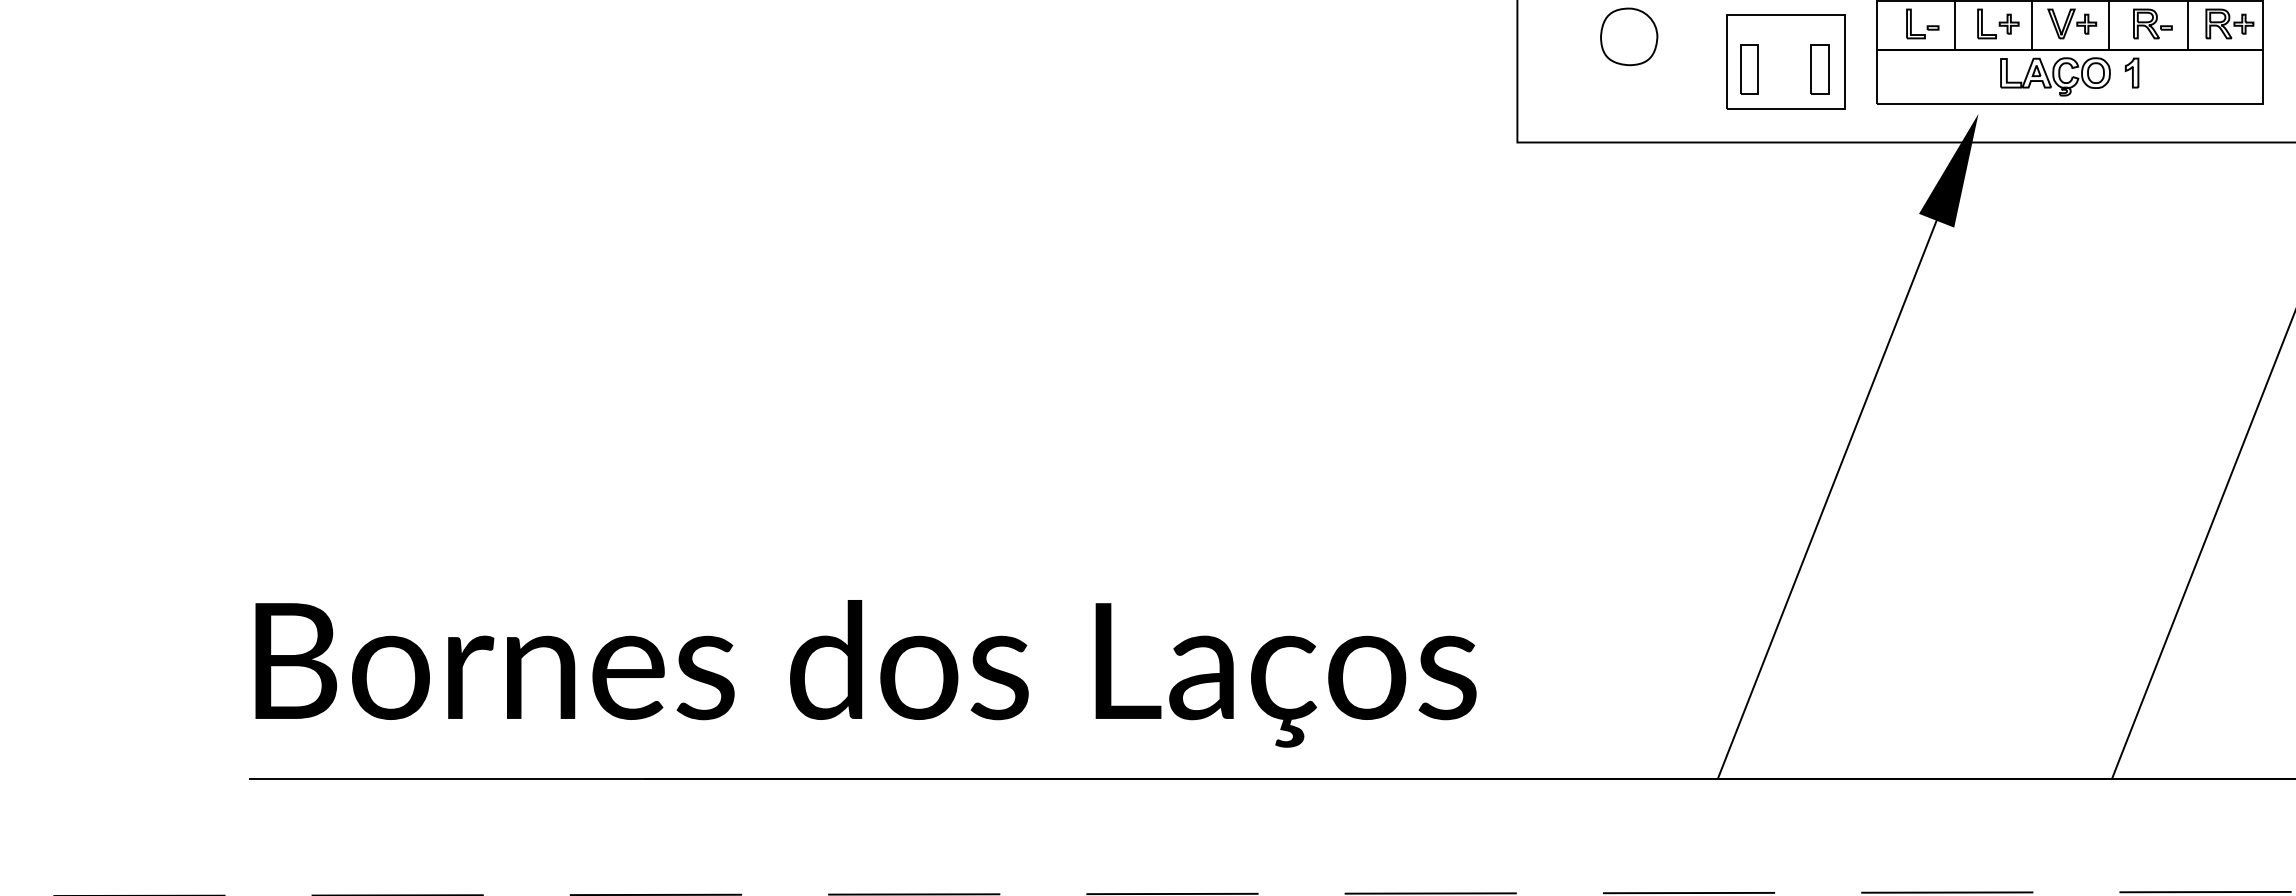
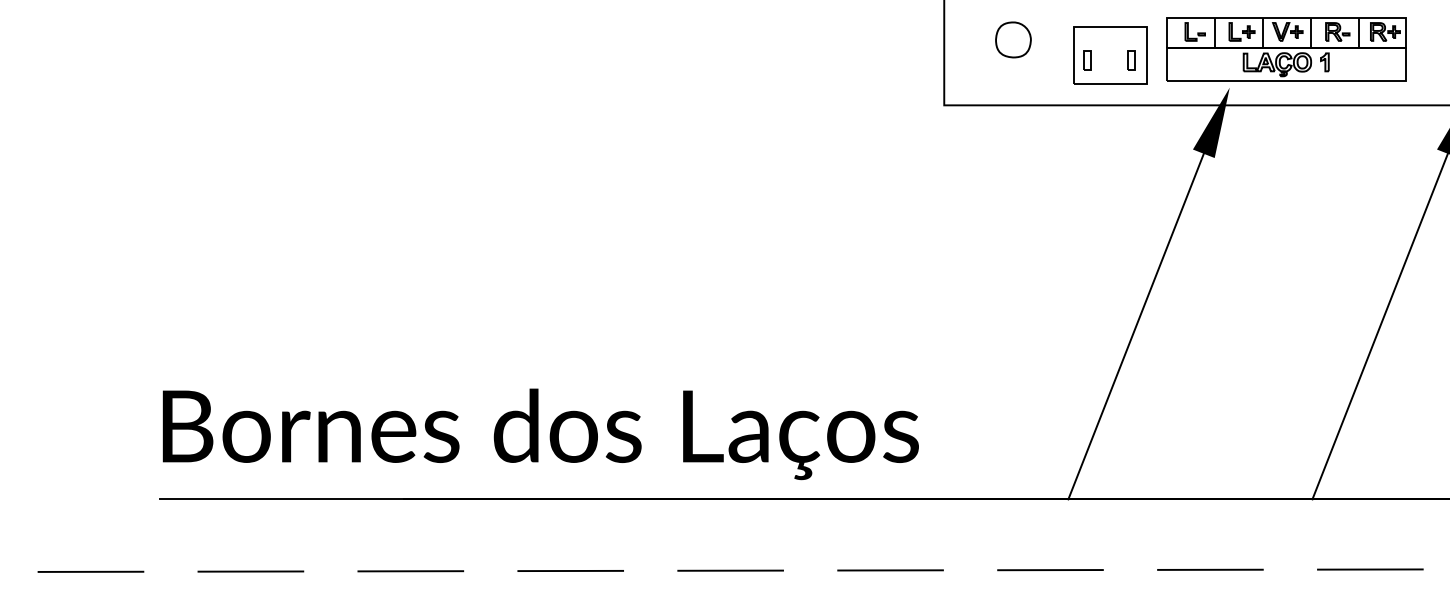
part: (1748, 70) -> (1087, 60), size x0.62
part: (1819, 70) -> (1131, 60), size x0.62

